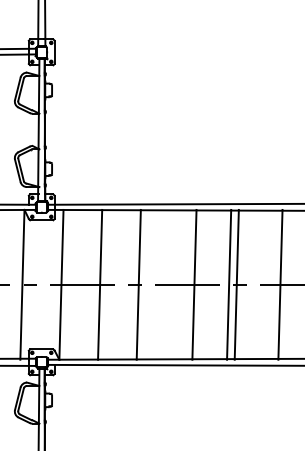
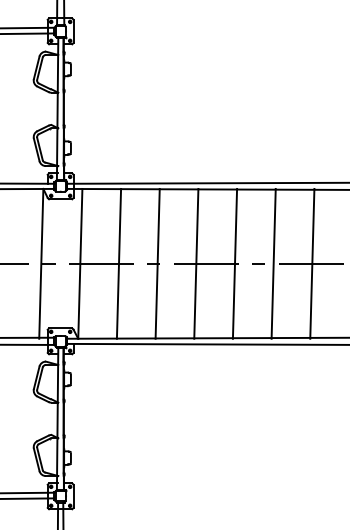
line: (194, 284) -> (196, 263), moved
line: (228, 284) -> (234, 263), moved
line: (236, 284) -> (273, 263), moved
line: (280, 284) -> (312, 263), moved

